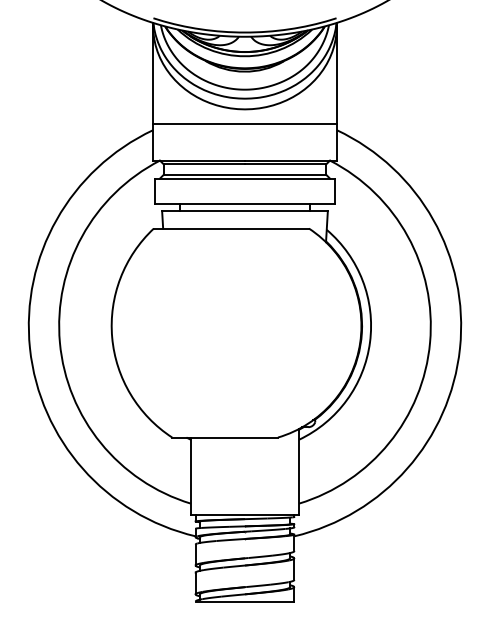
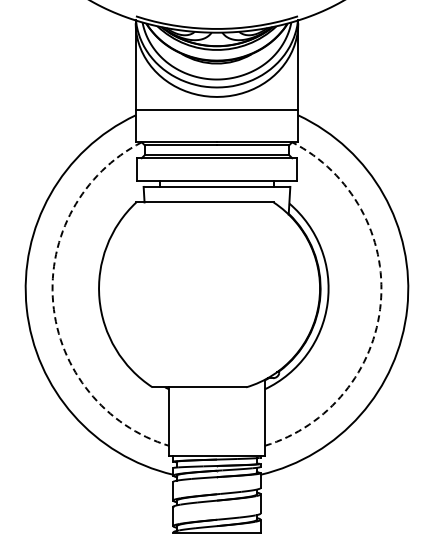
arc: (60, 342) -> (53, 303), solid -> dashed
arc: (429, 342) -> (380, 303), solid -> dashed

